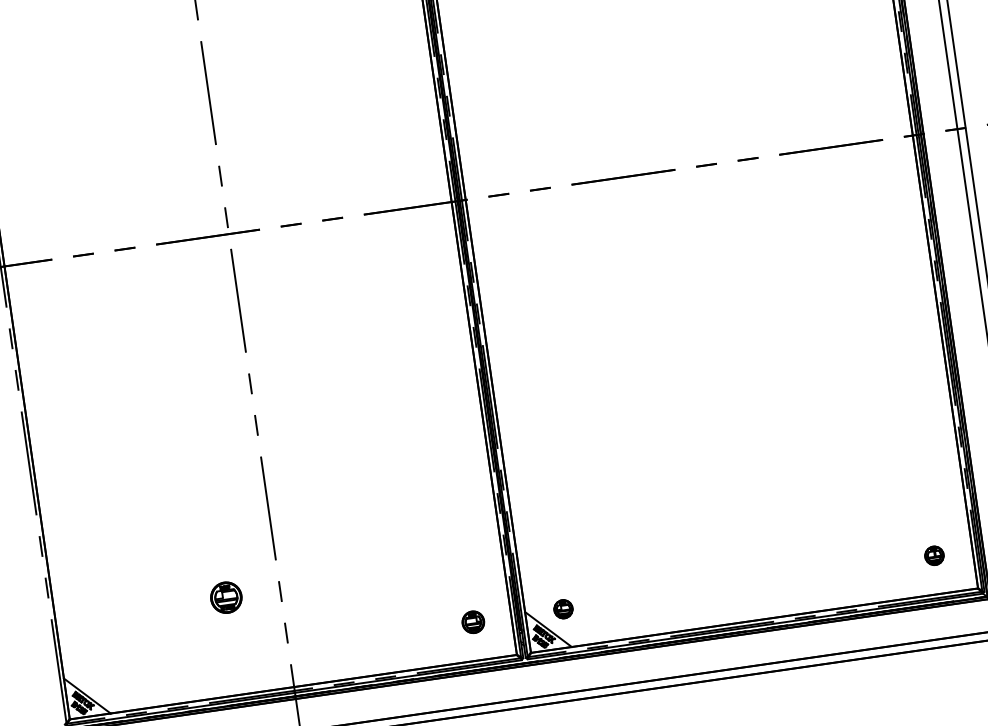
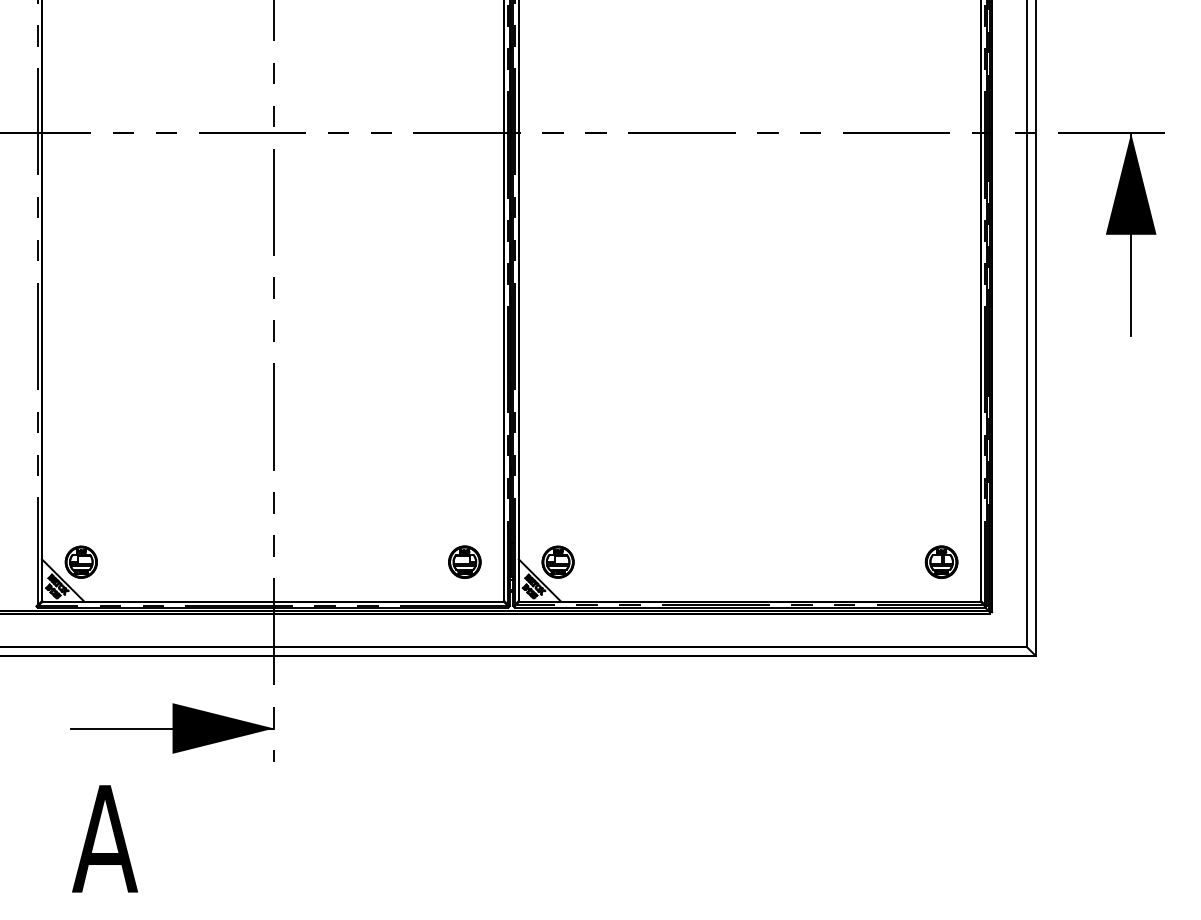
part: (934, 555) -> (941, 561), size x1.67
part: (225, 597) -> (80, 561), moved
part: (562, 608) -> (557, 561), size x1.67
part: (472, 621) -> (464, 561), size x1.43

